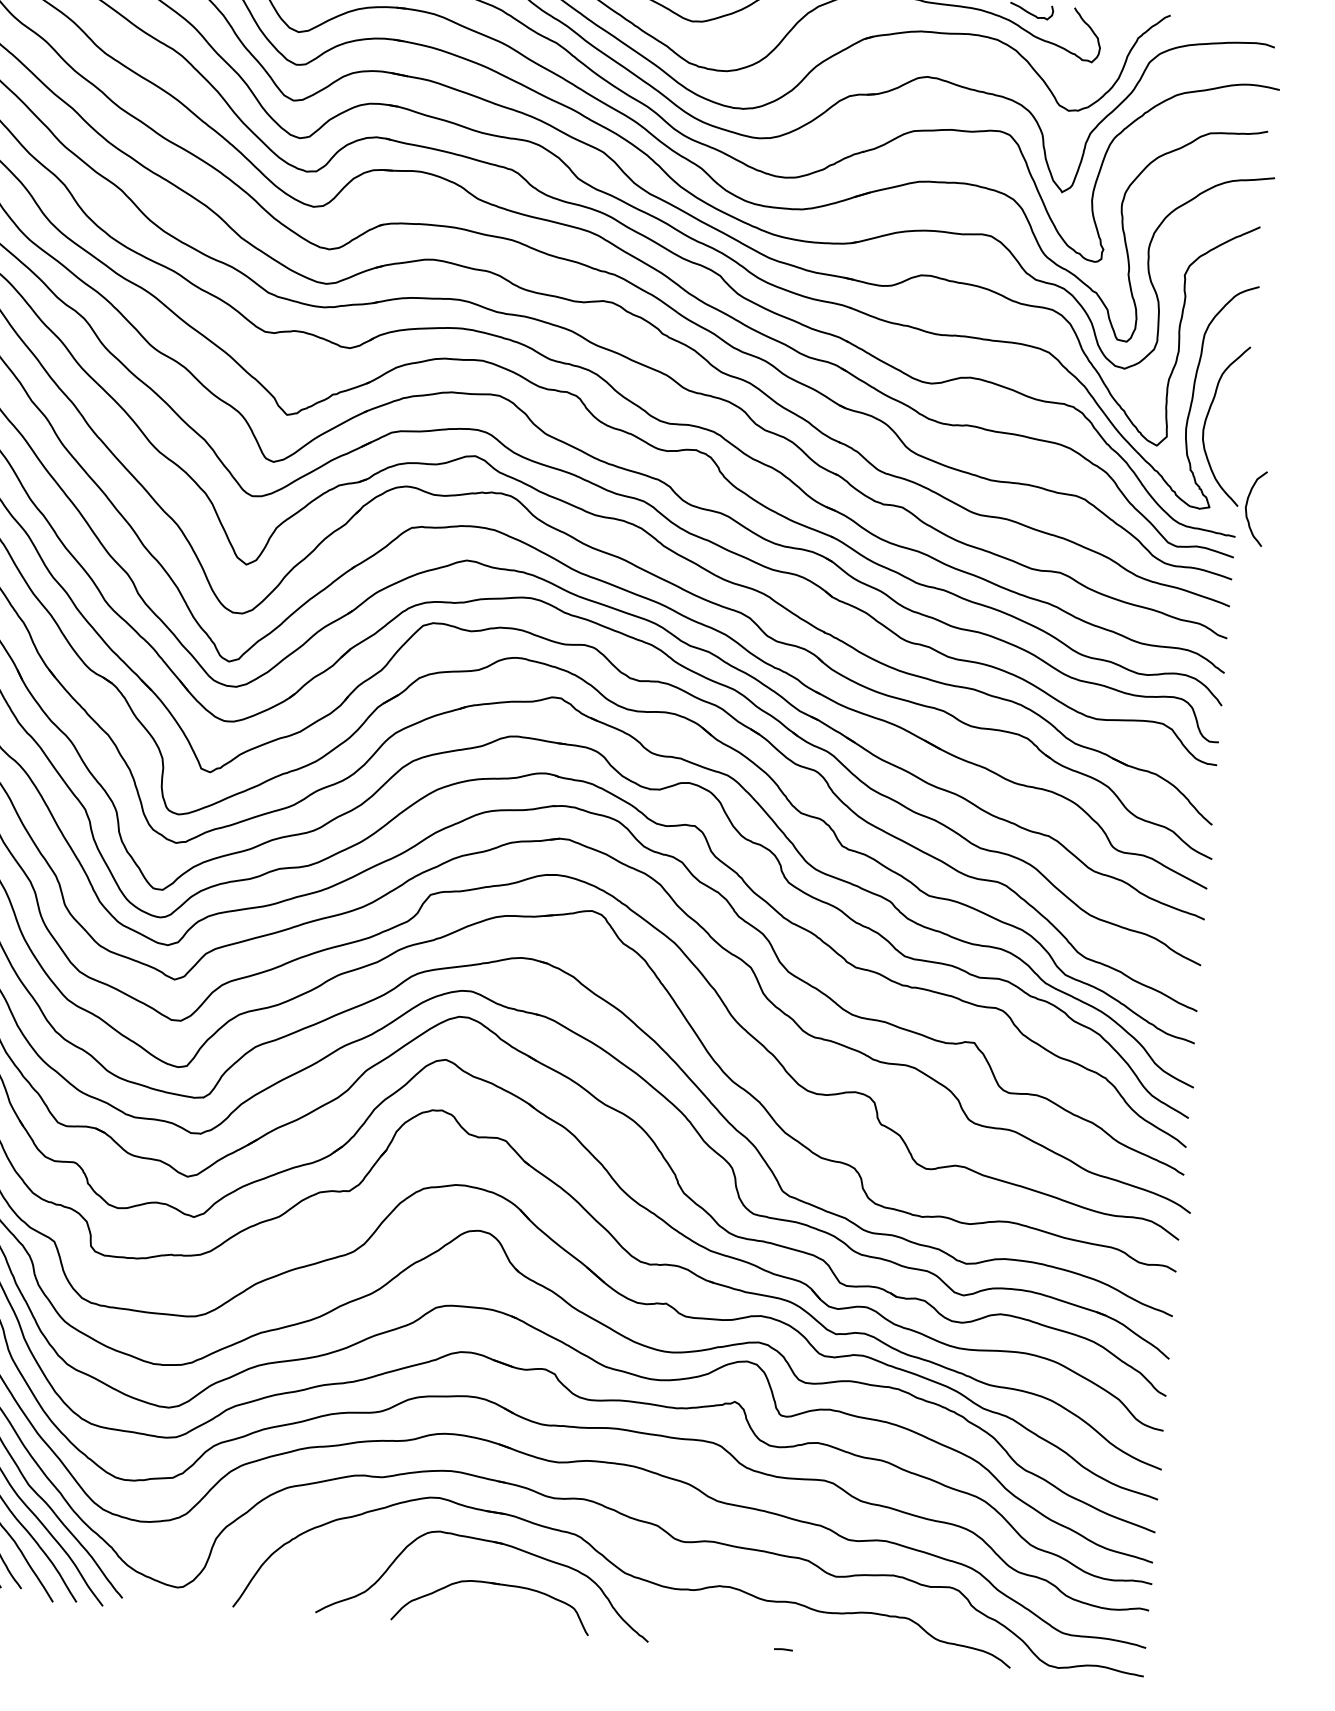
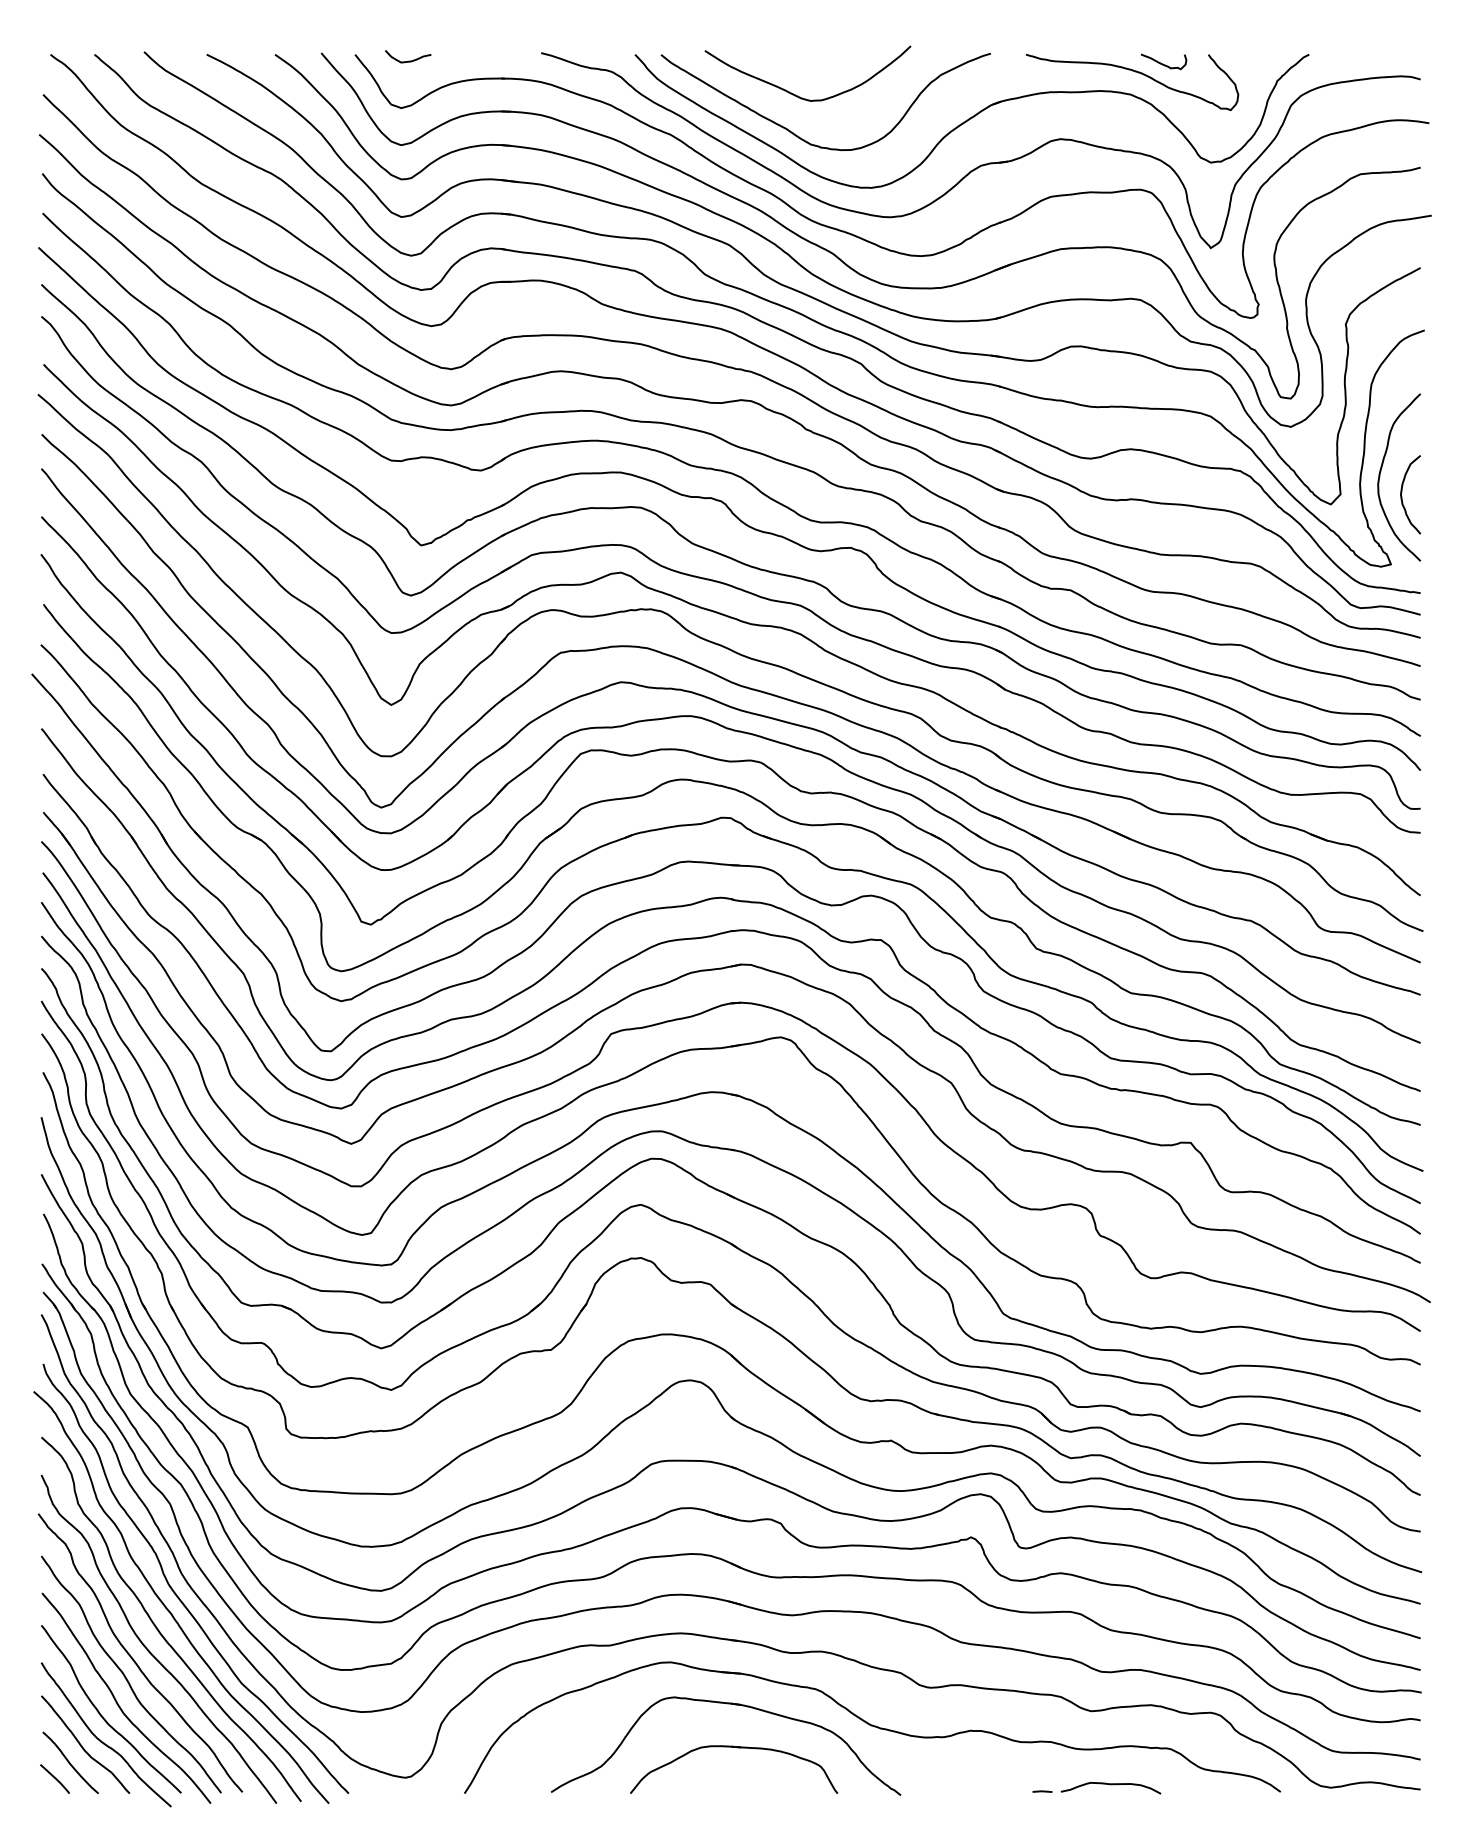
curve: (1247, 505) -> (1402, 492), moved
curve: (848, 1648) -> (1110, 1785), added

